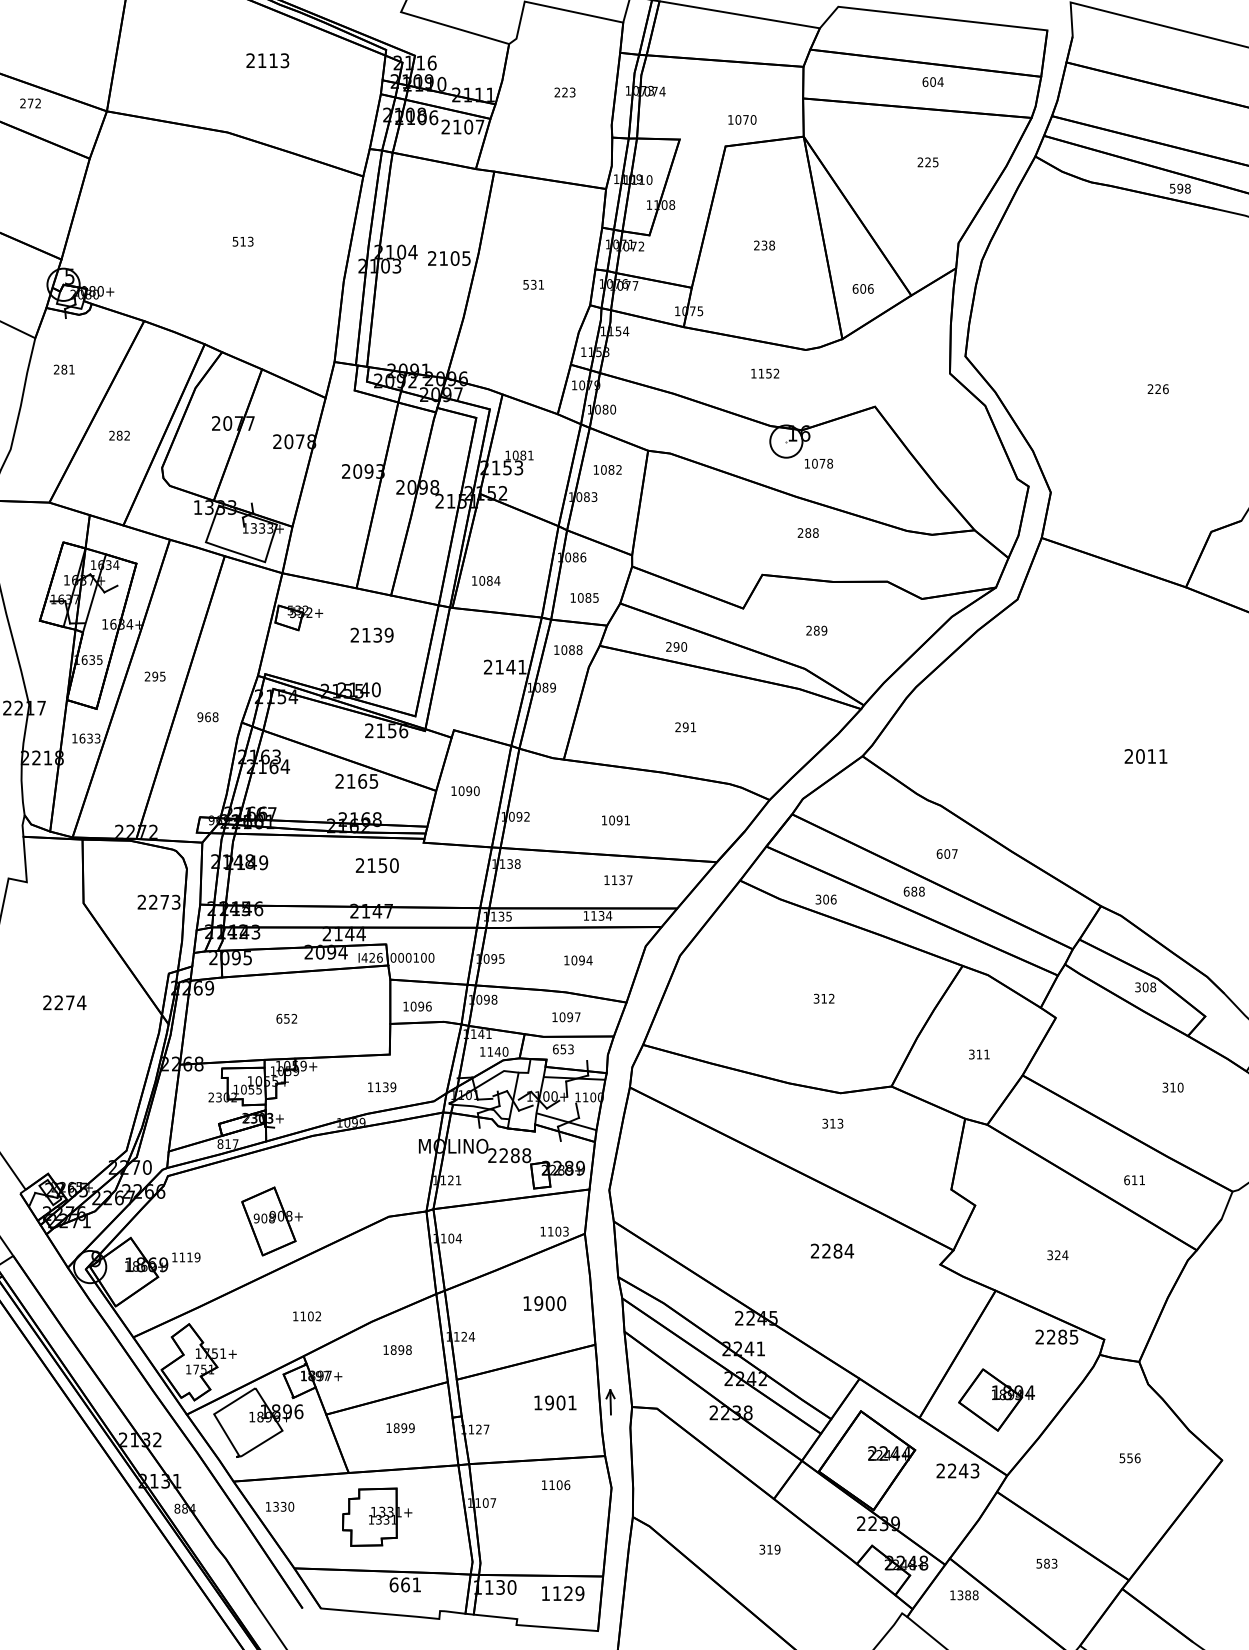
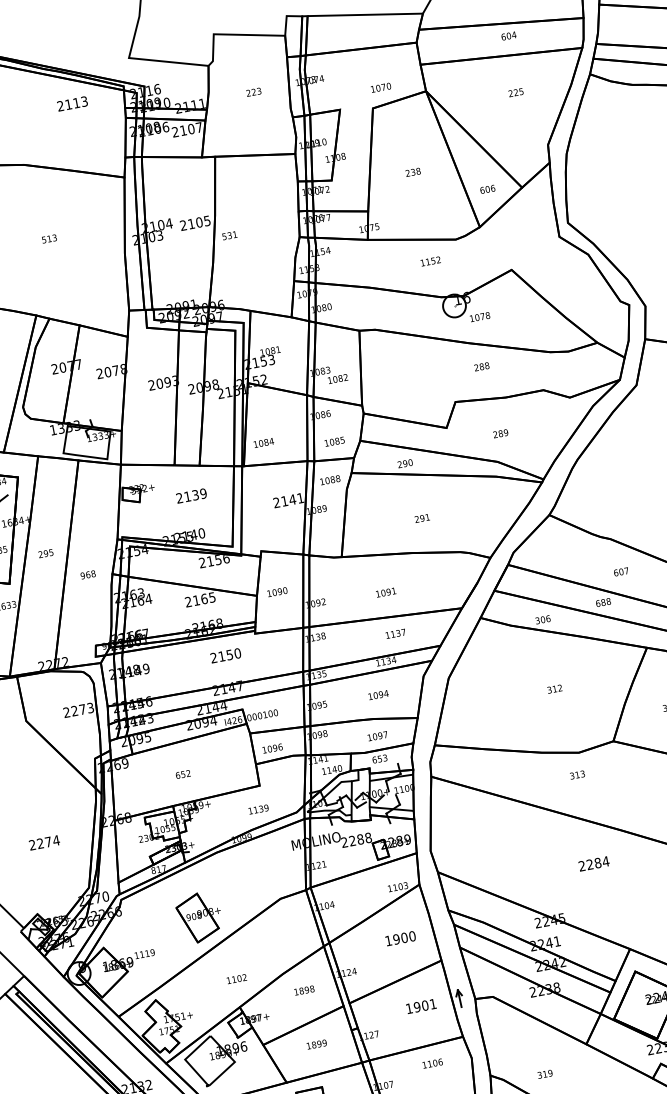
text: (267, 60) -> (72, 103), moved
text: (533, 284) -> (229, 235), moved
text: (607, 469) -> (337, 378), moved
text: (64, 1002) -> (44, 842), moved
text: (769, 1549) -> (544, 1074), moved

